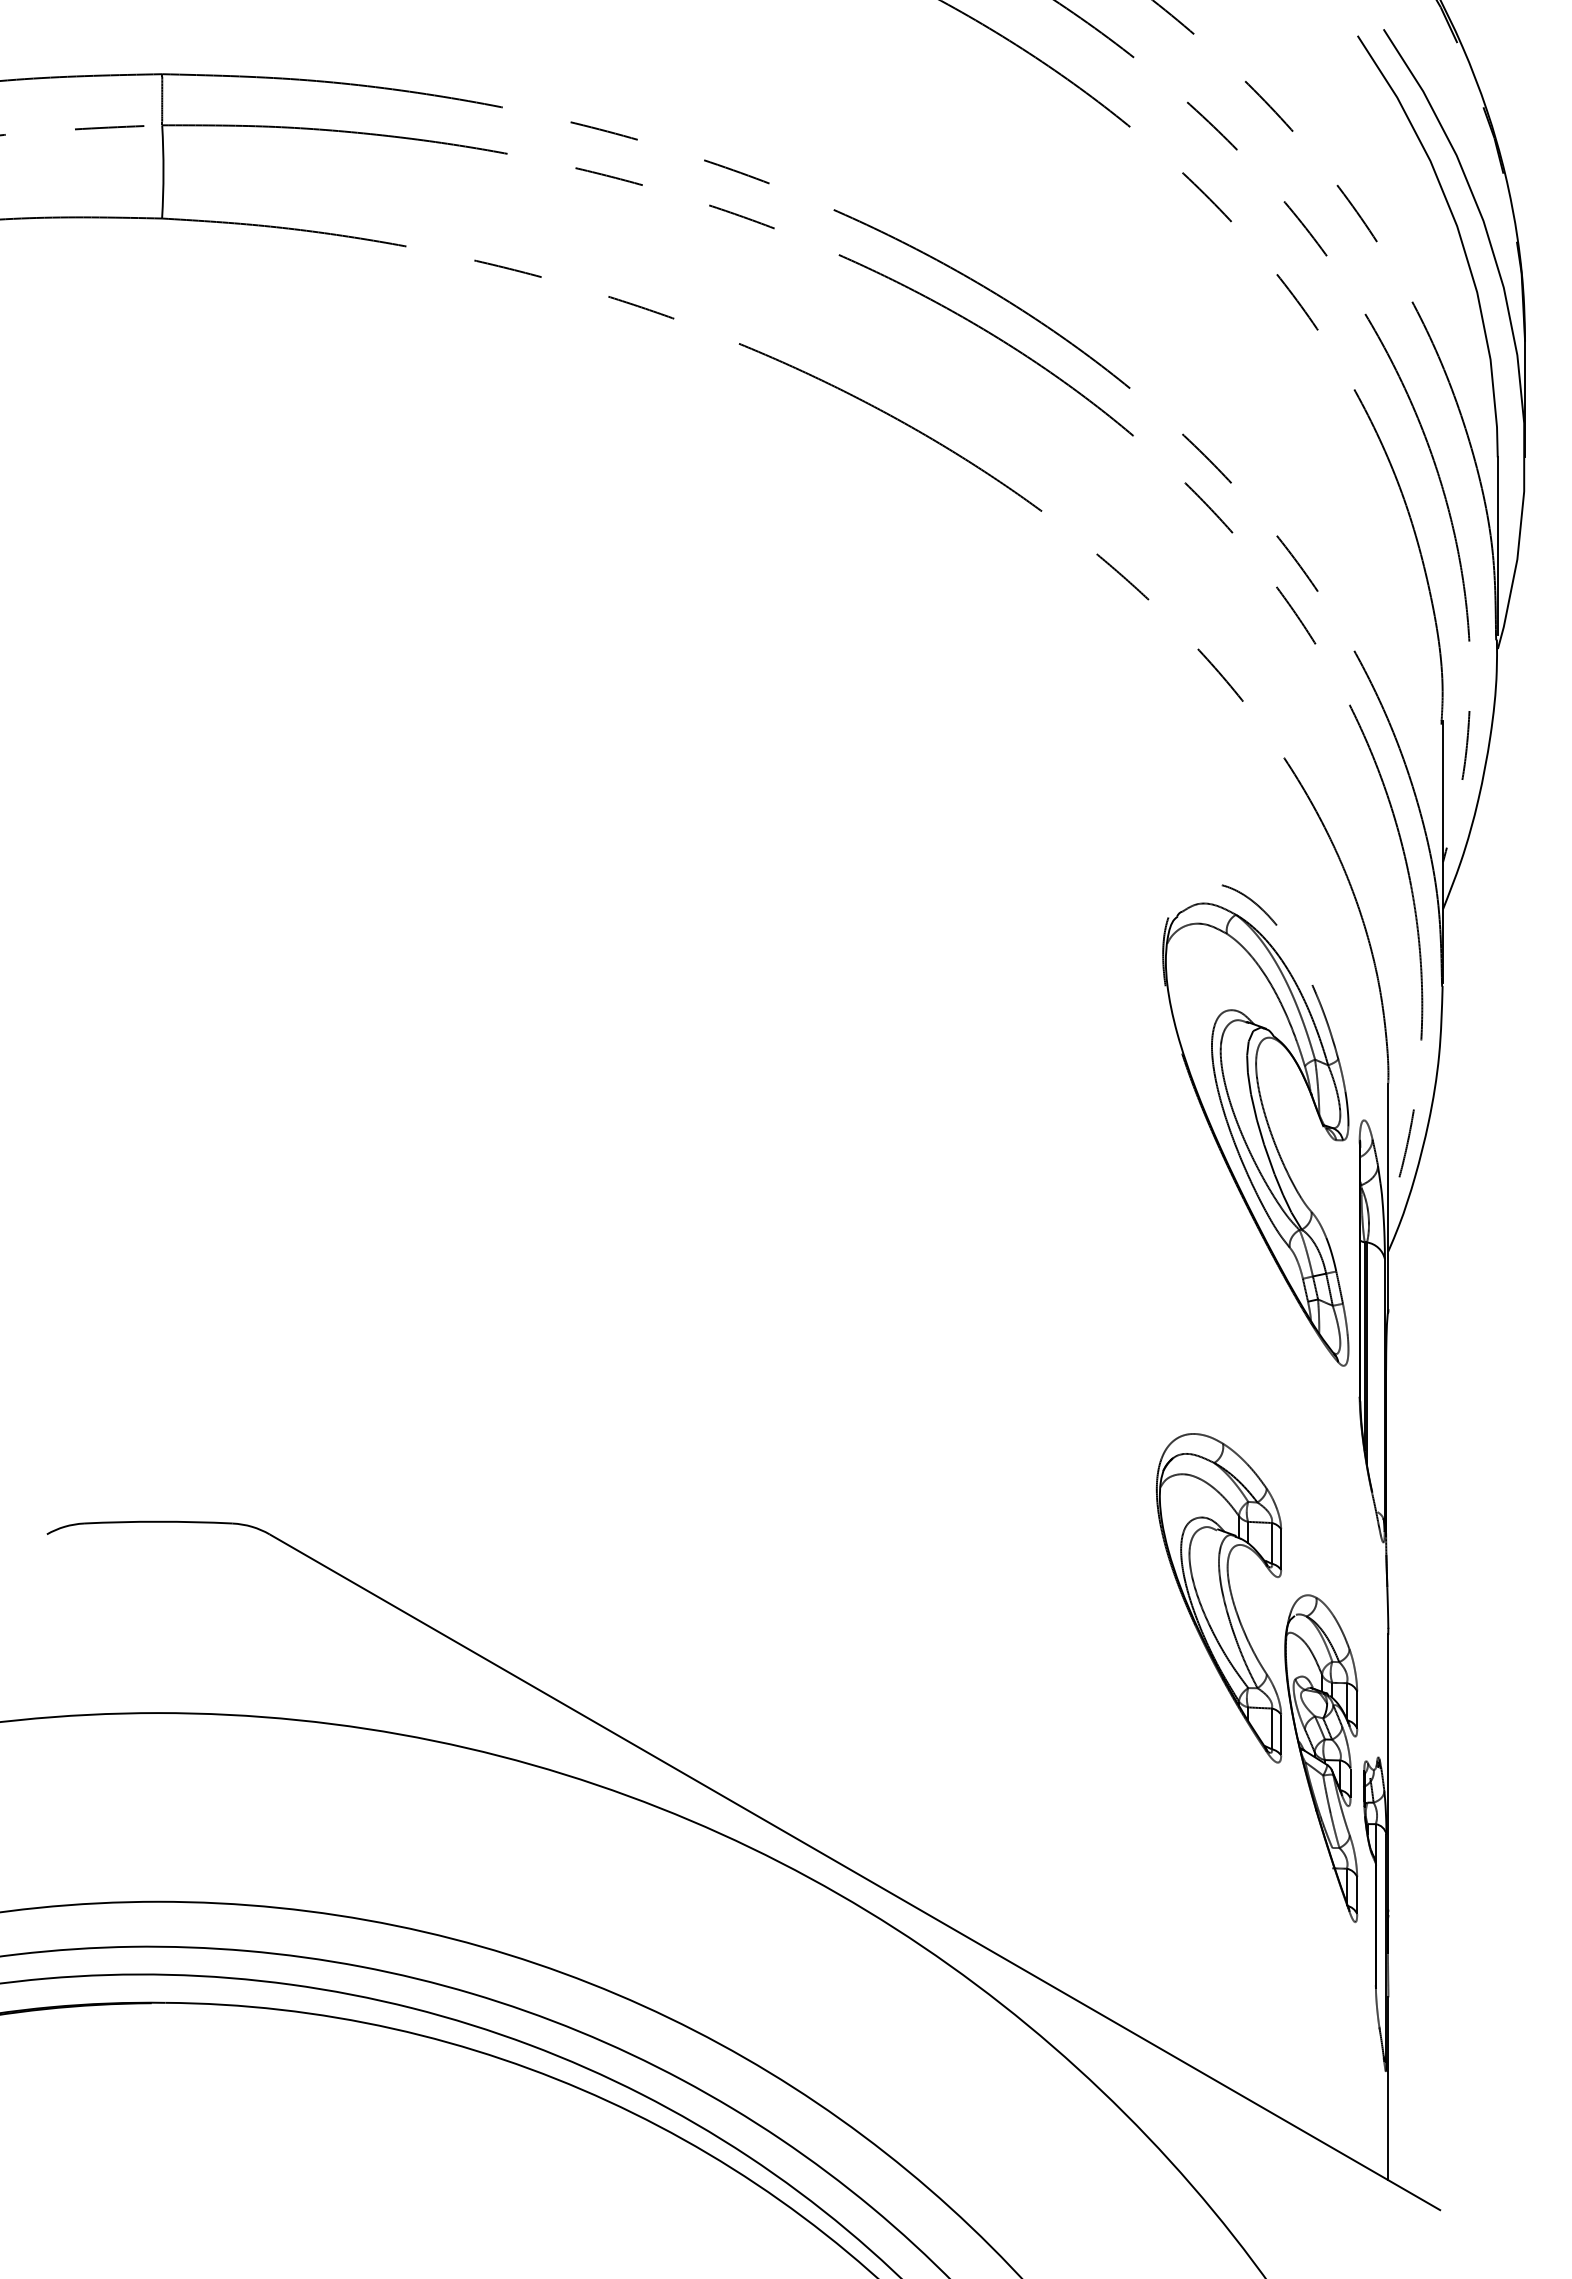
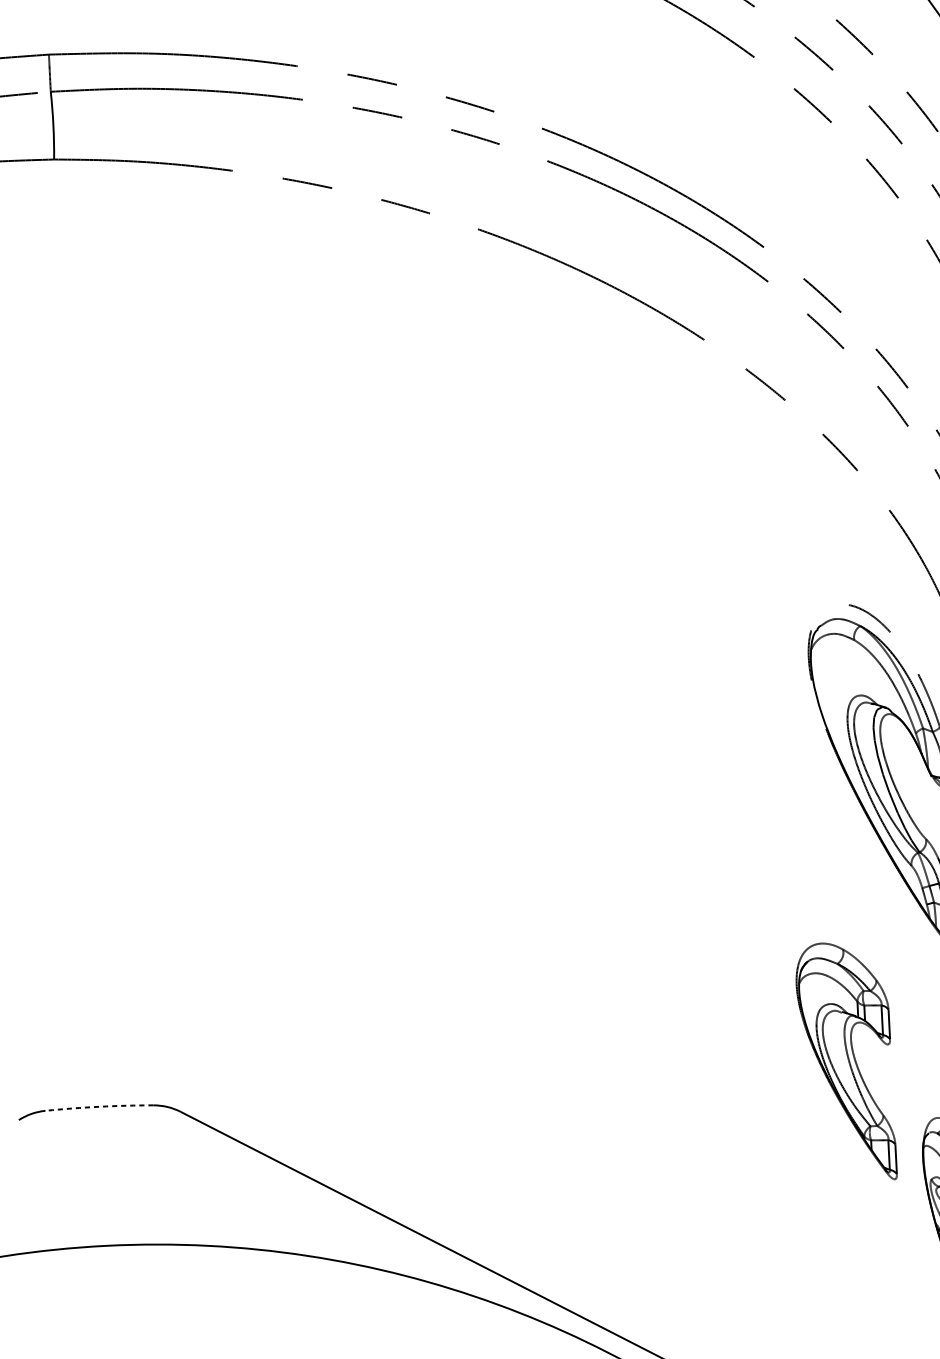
arc: (158, 1521) -> (99, 1106), solid -> dashed
part: (1218, 1598) -> (845, 1062), moved

